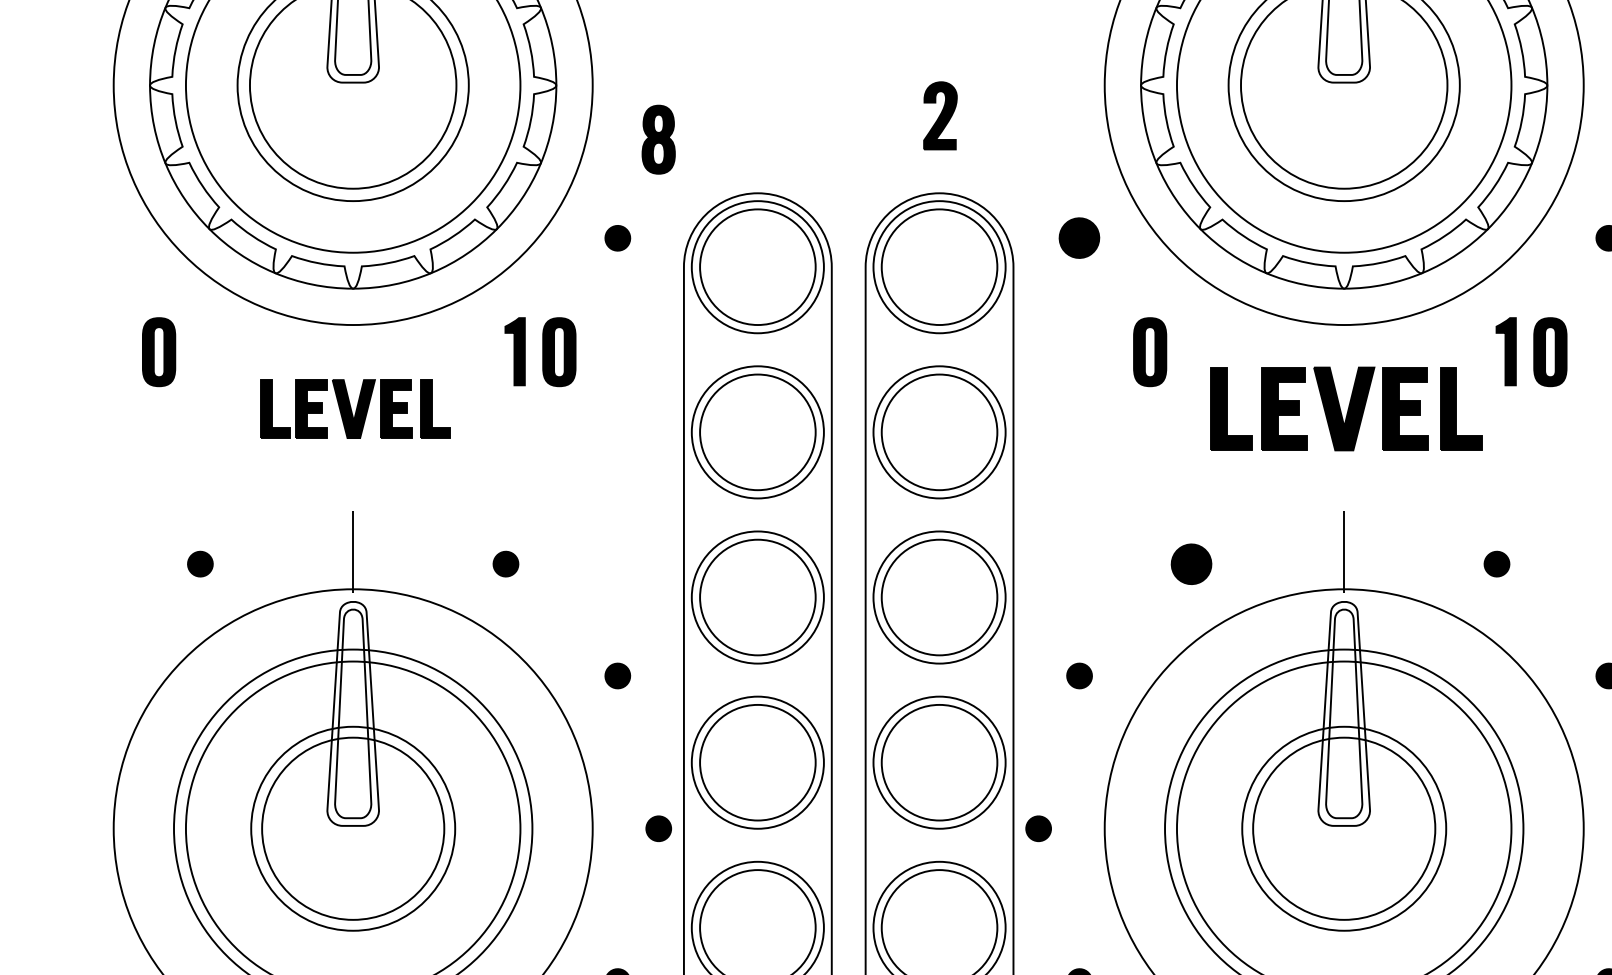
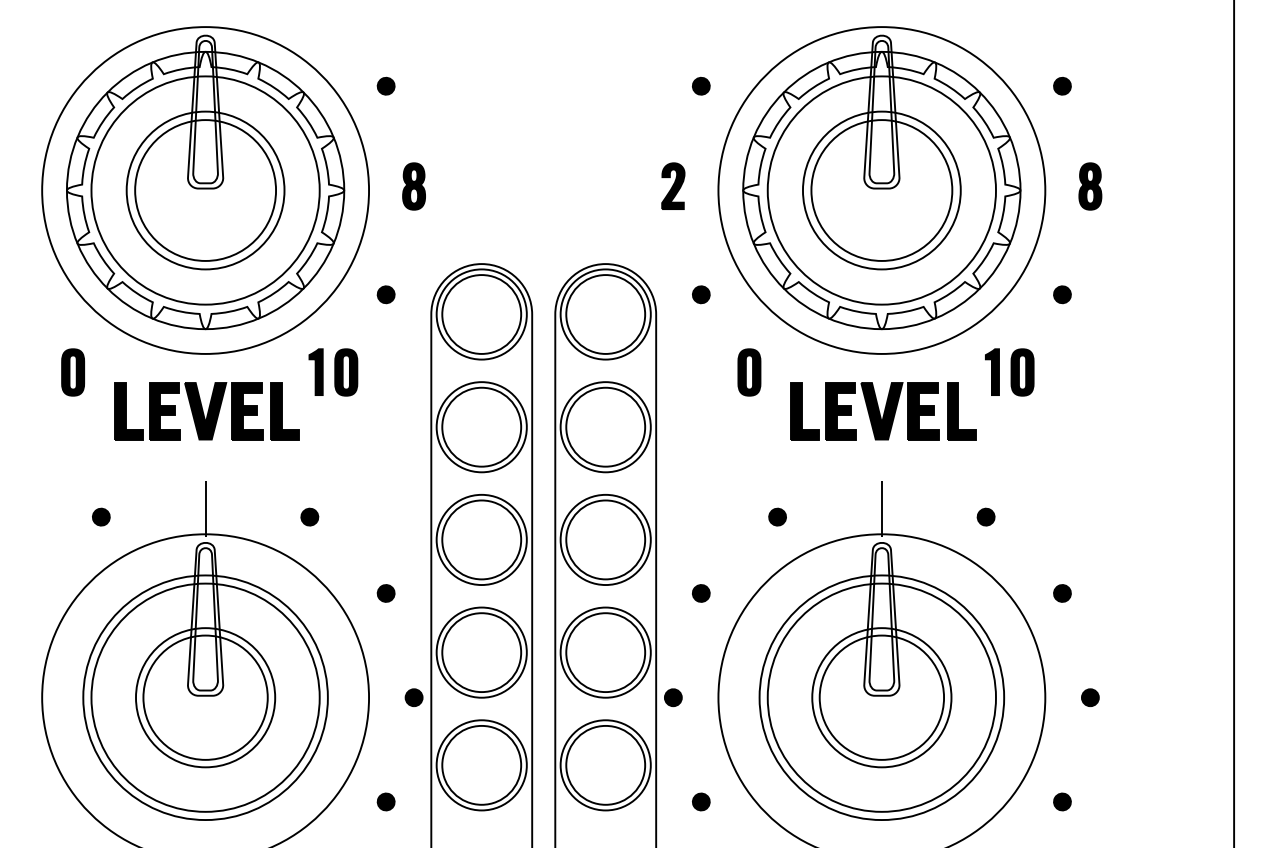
part: (940, 114) -> (673, 185), moved
part: (657, 139) -> (413, 186), moved
part: (1079, 237) -> (701, 294), size x0.62
part: (354, 409) -> (206, 411), size x1.43
part: (1191, 563) -> (777, 516), size x0.62

